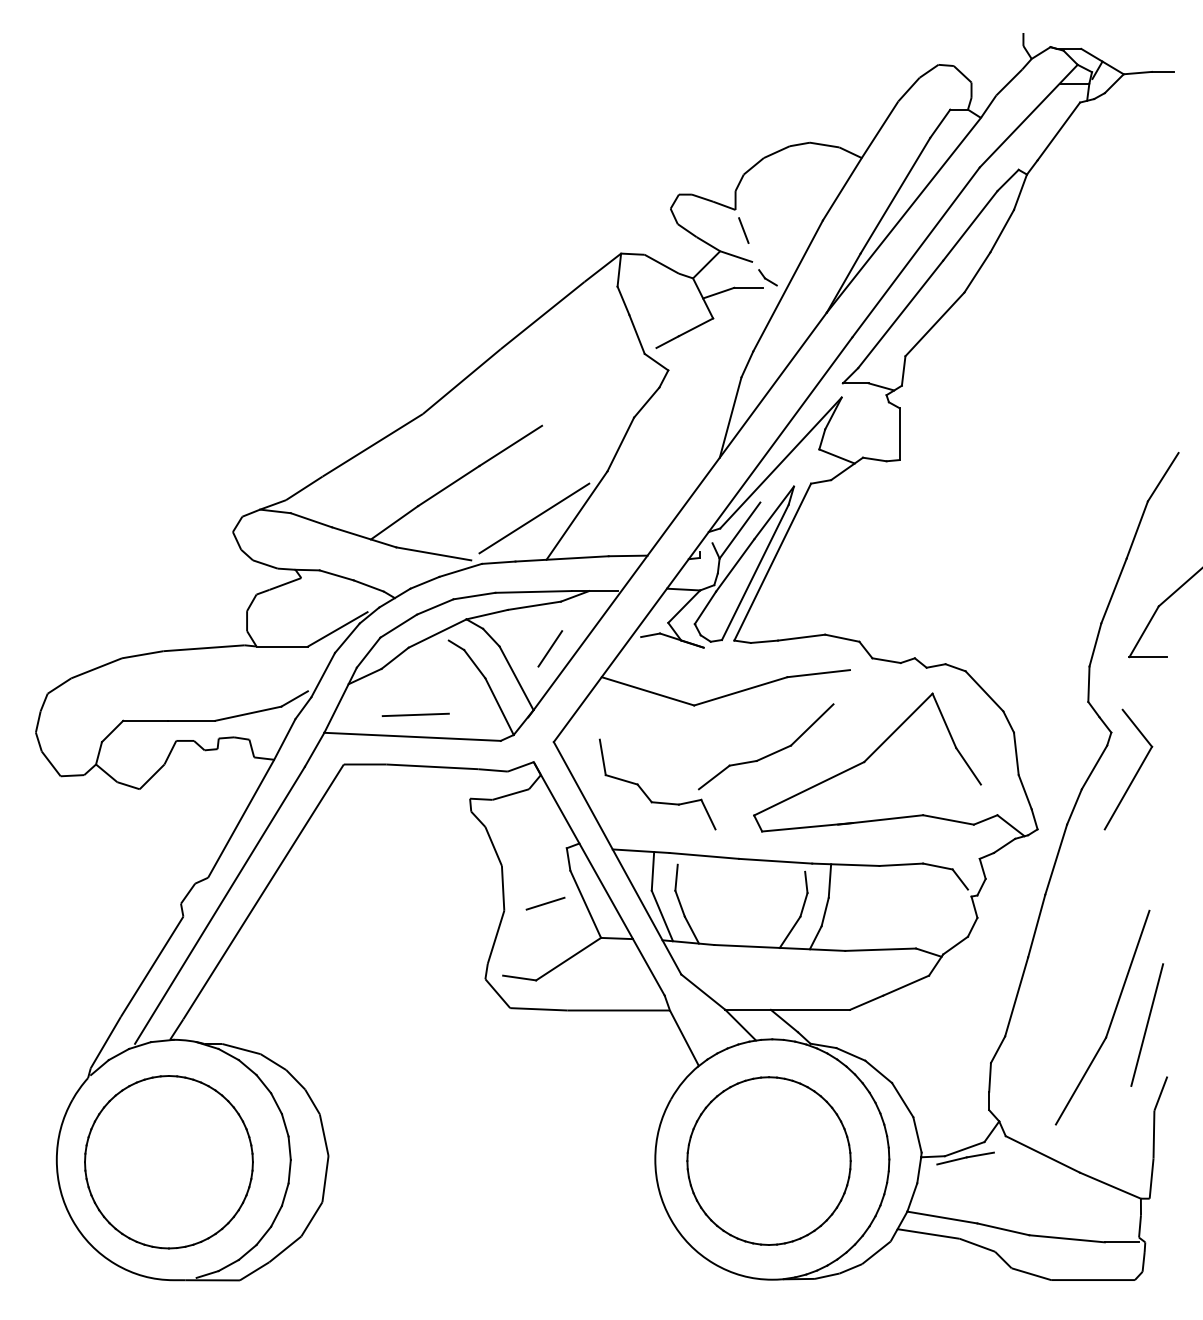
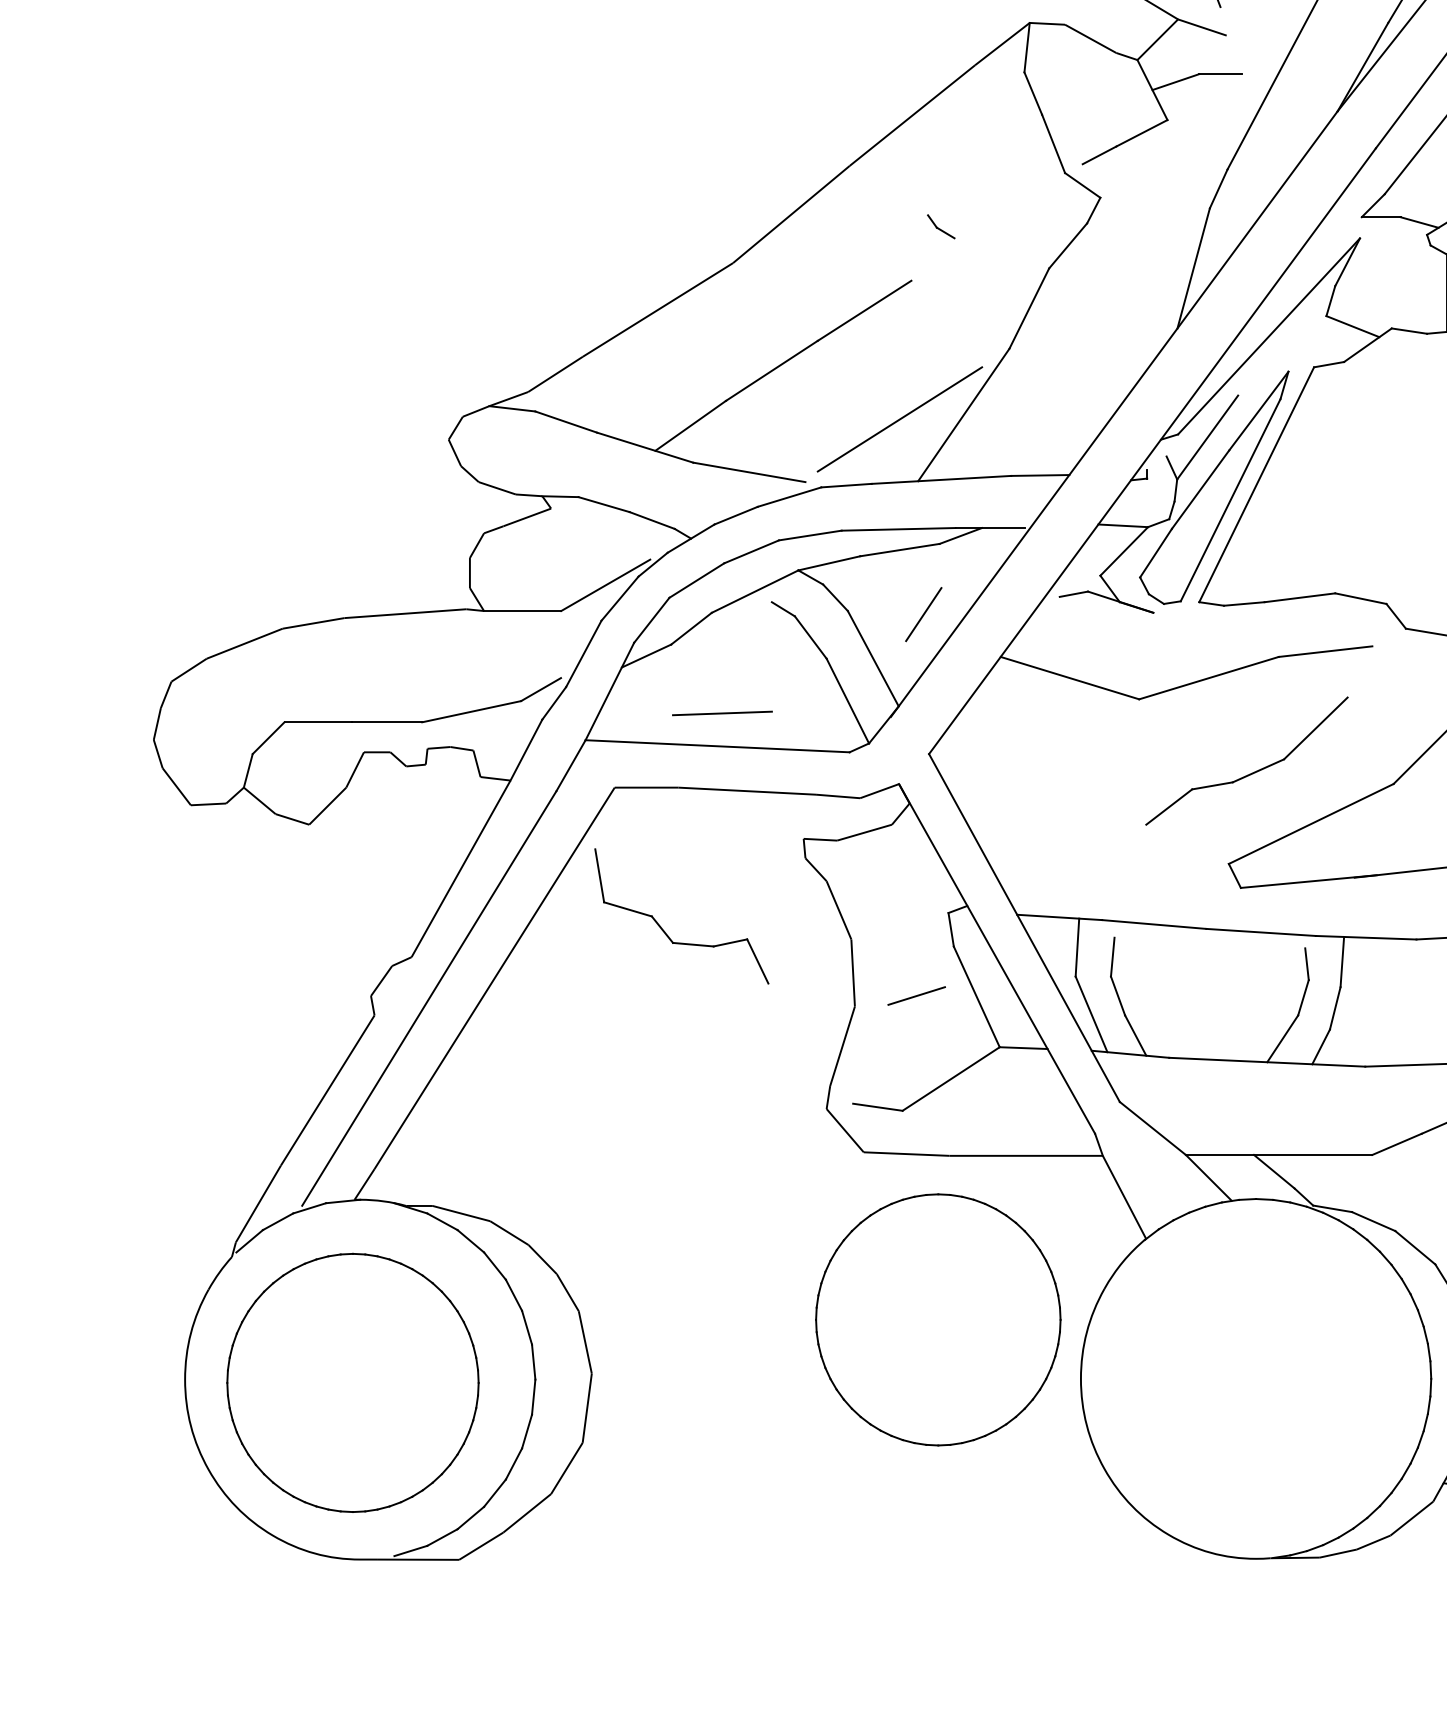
part: (767, 277) -> (940, 226), moved
part: (645, 792) -> (663, 928), moved
part: (768, 1160) -> (937, 1319), moved

